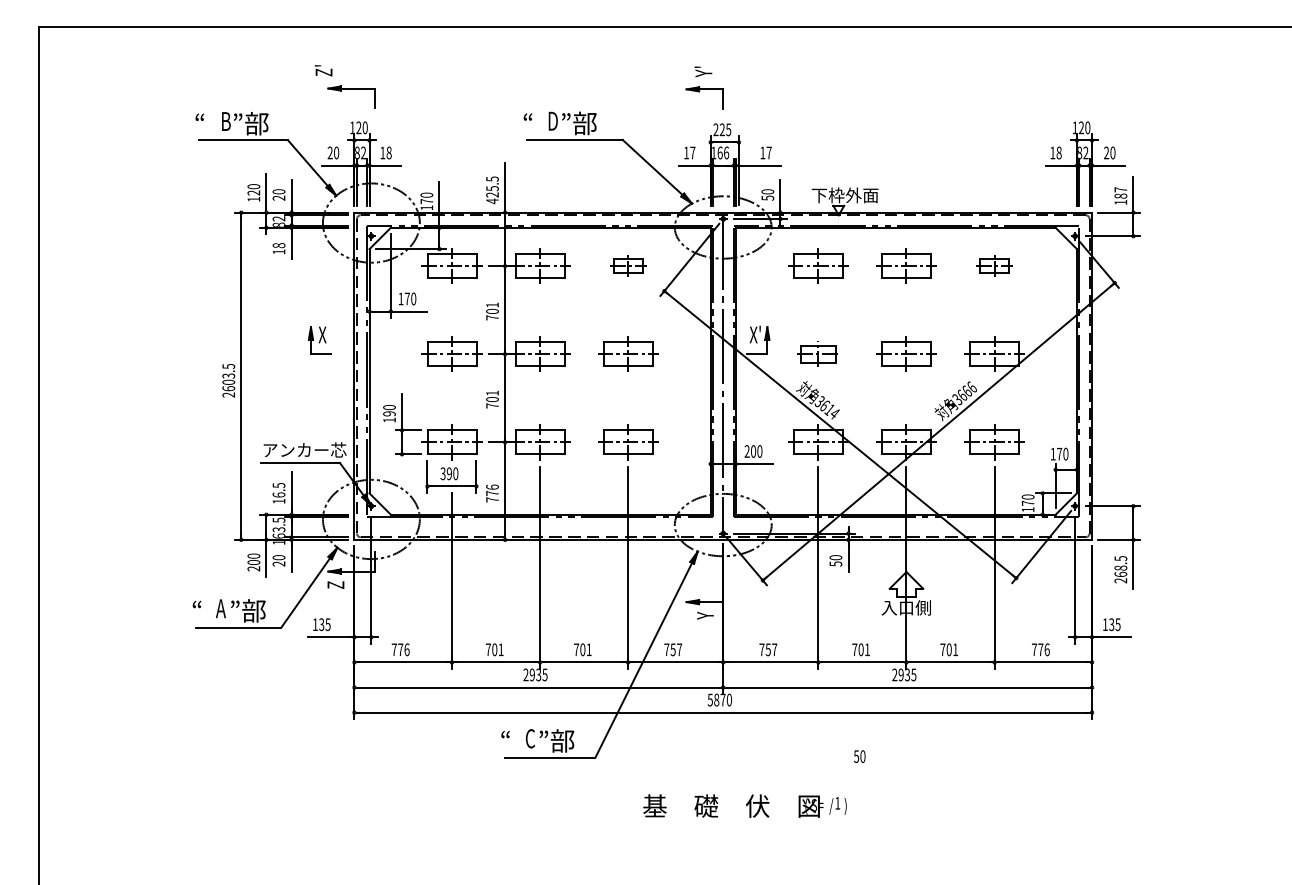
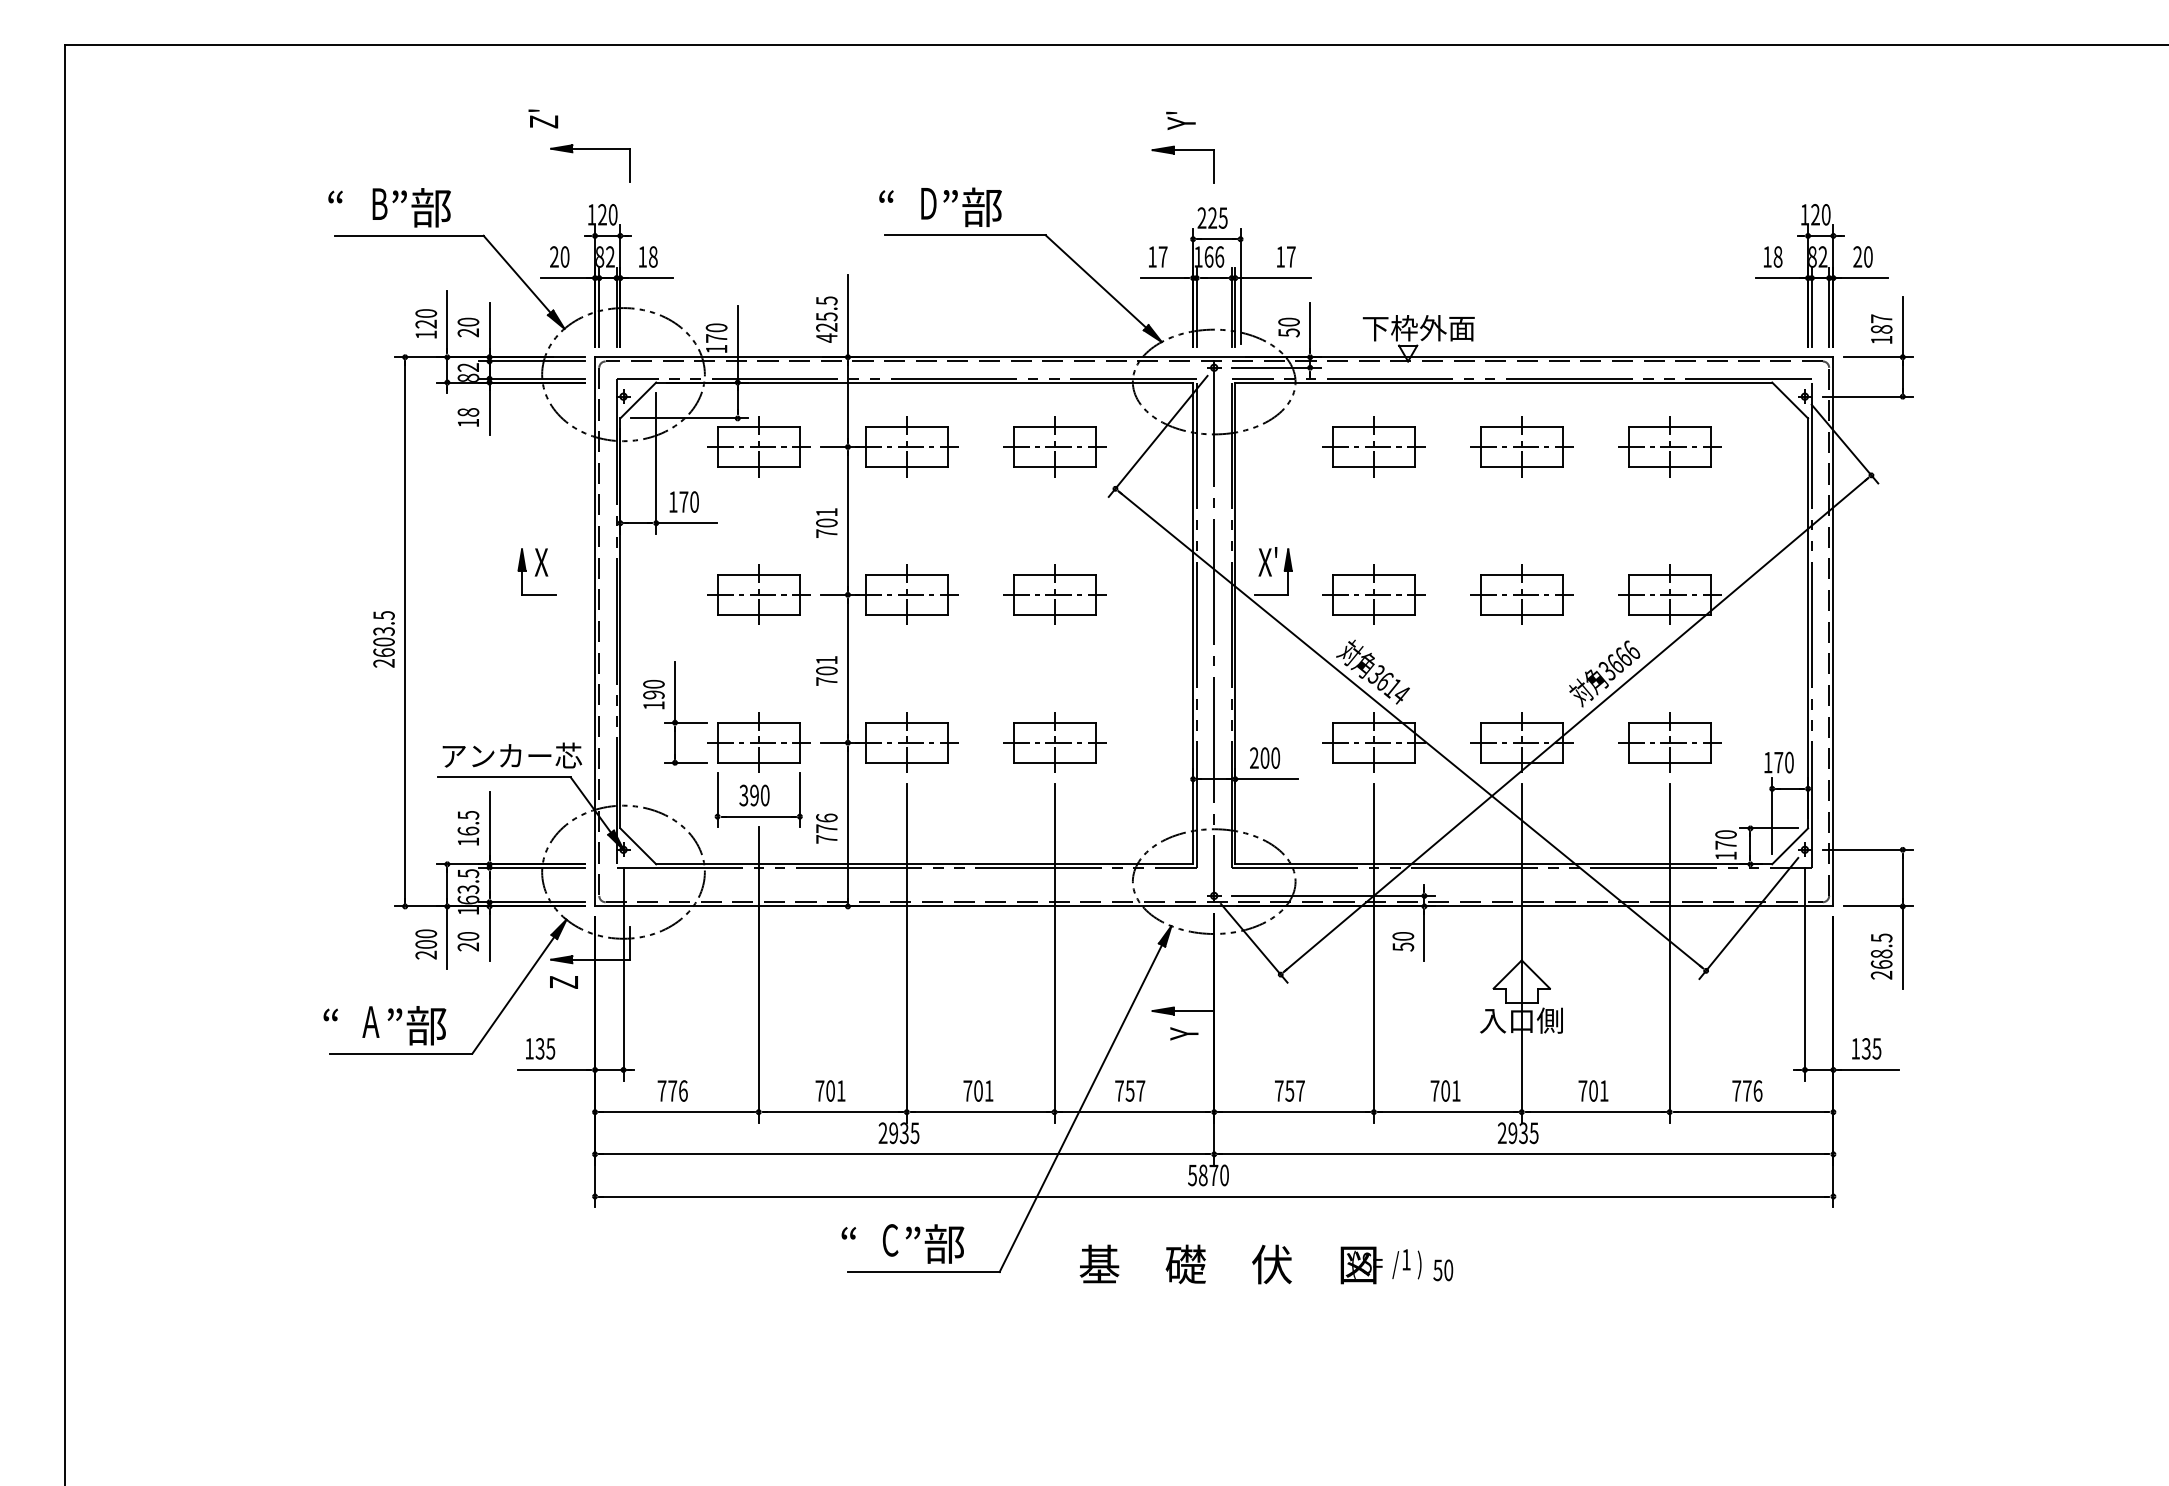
part: (628, 265) -> (1055, 445), size x1.67
part: (994, 265) -> (1669, 445), size x1.67
part: (818, 353) -> (1374, 593), size x1.43
text: (744, 805) -> (1249, 1263), moved

